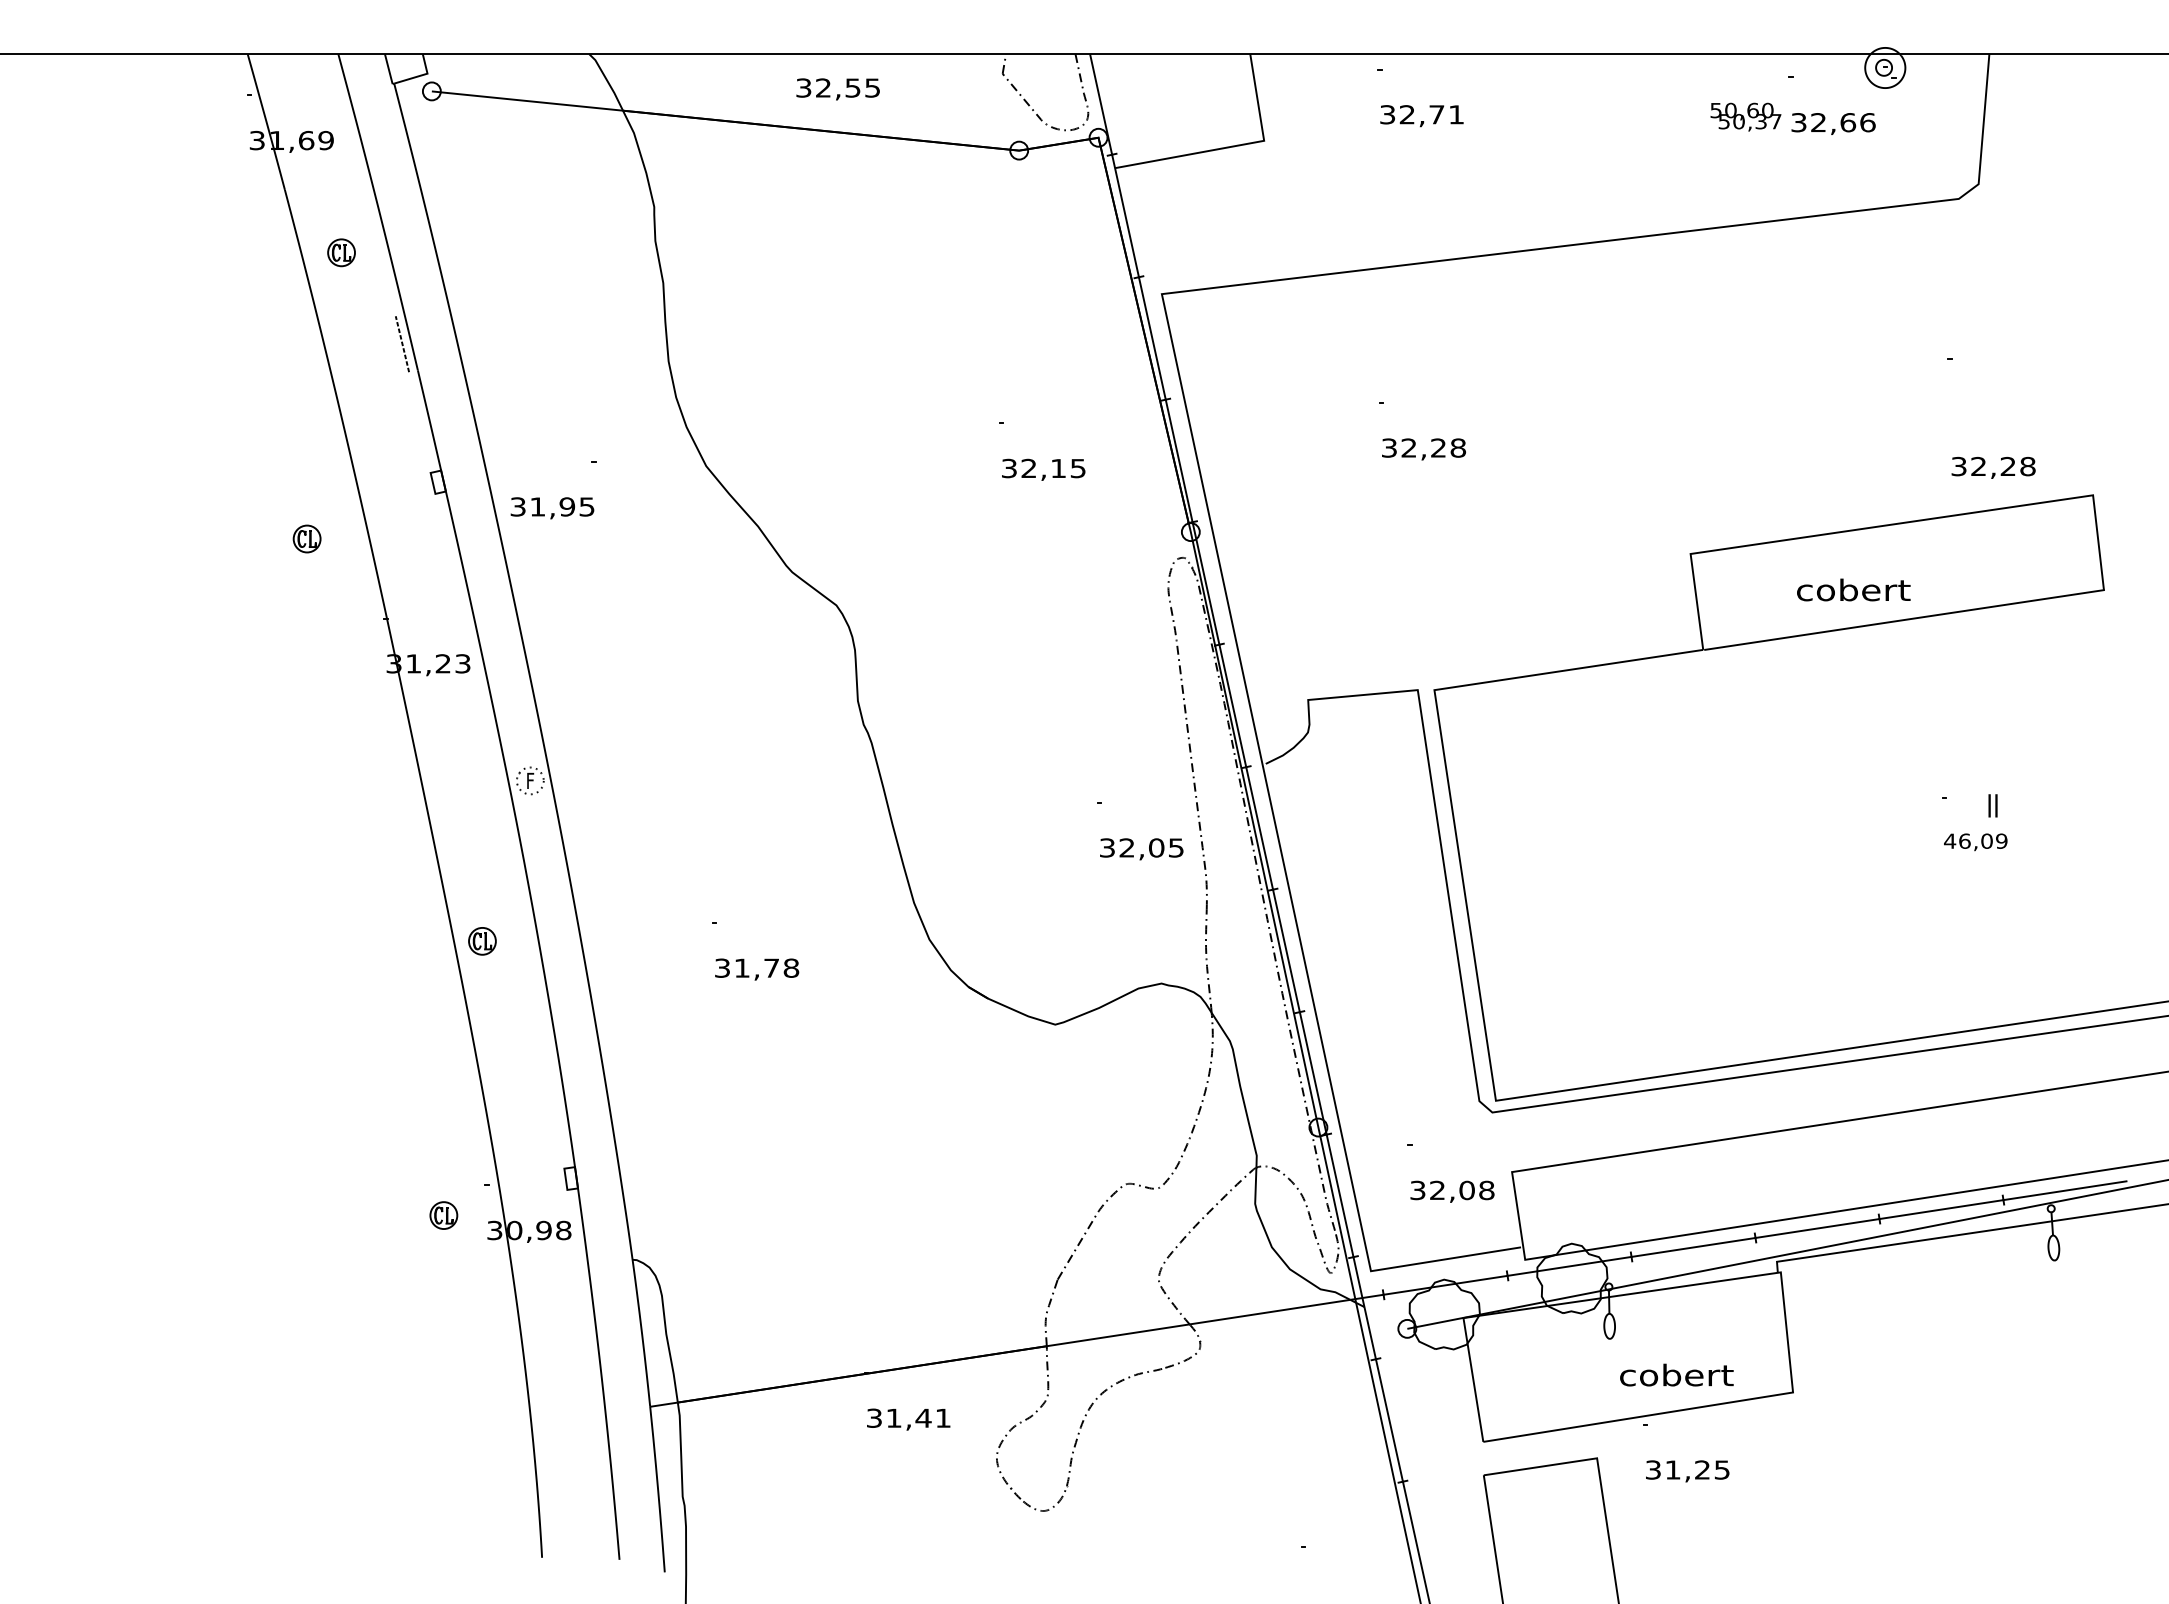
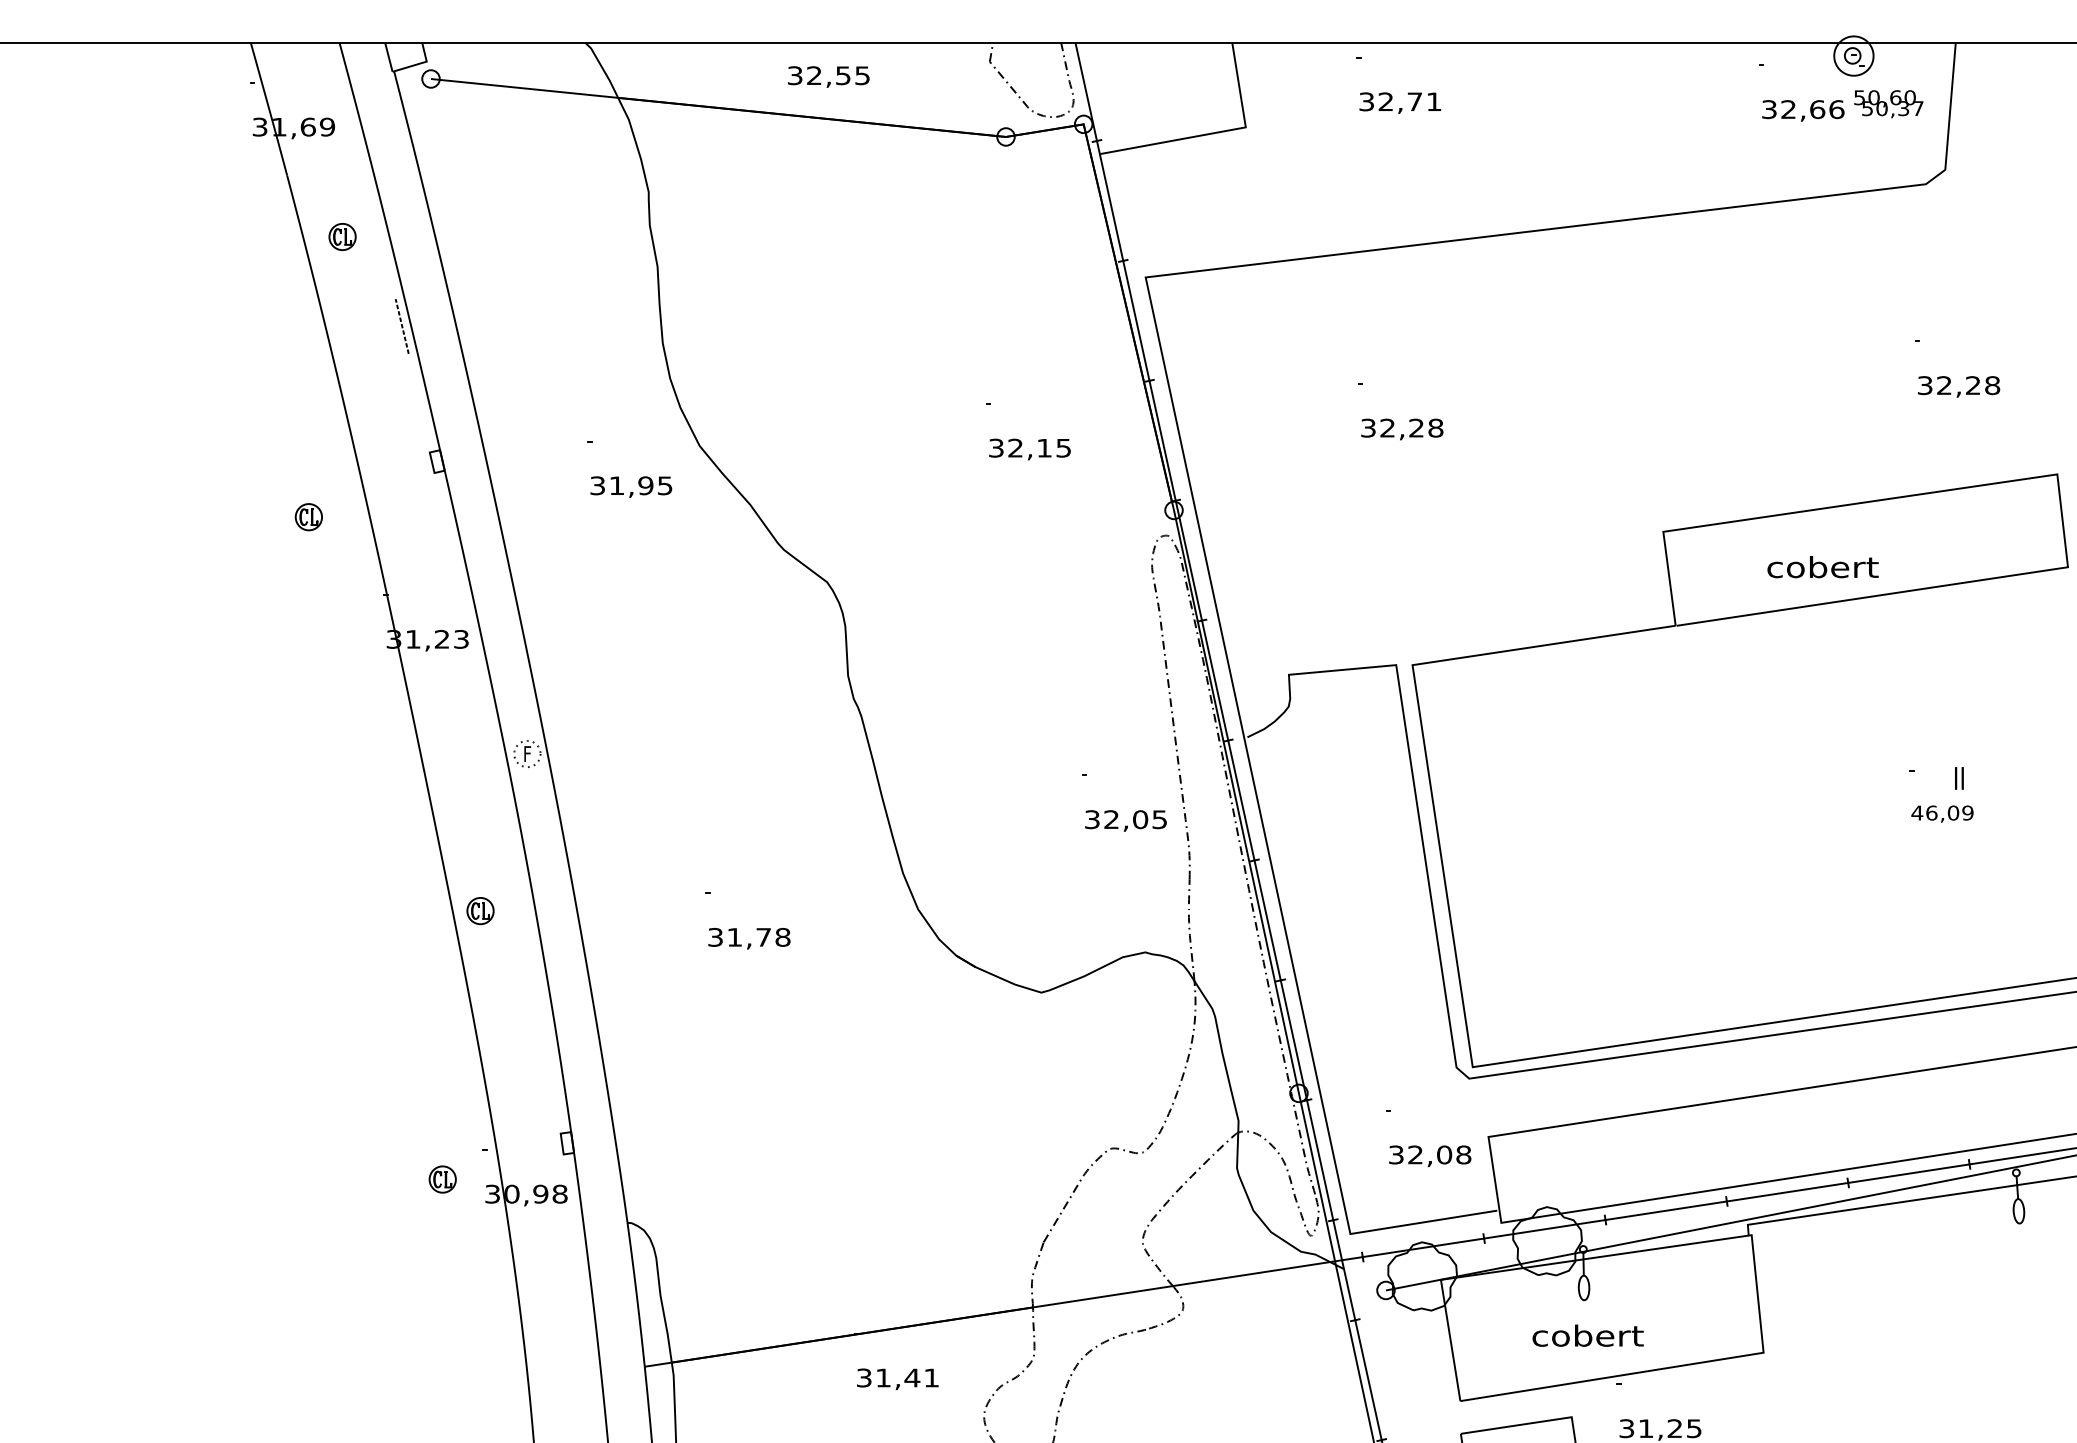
text: (1745, 116) -> (1888, 103), moved
text: (1993, 467) -> (1958, 386), moved
text: (552, 508) -> (631, 487), moved
text: (1676, 1374) -> (1587, 1335), moved

